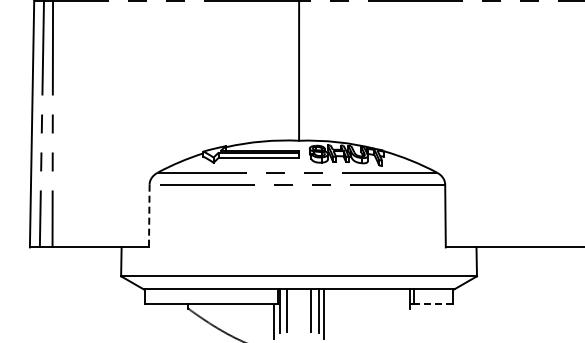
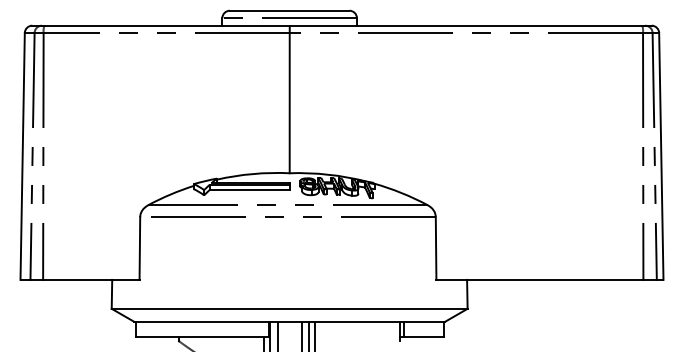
line: (148, 217) -> (139, 249), dashed -> solid
line: (433, 304) -> (424, 336), dashed -> solid

